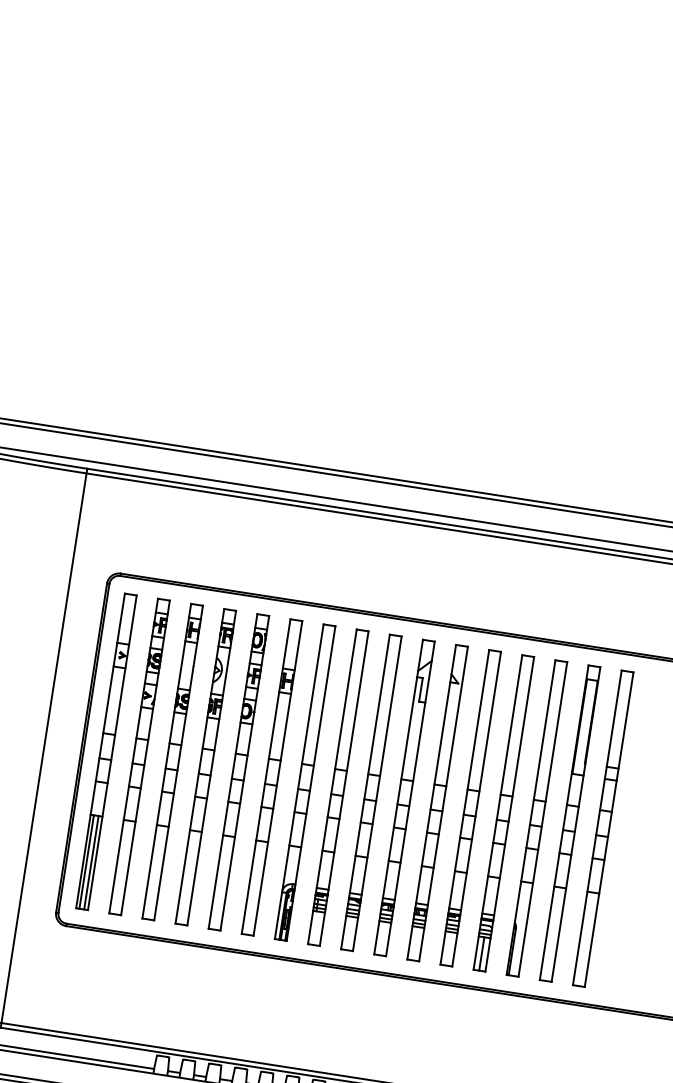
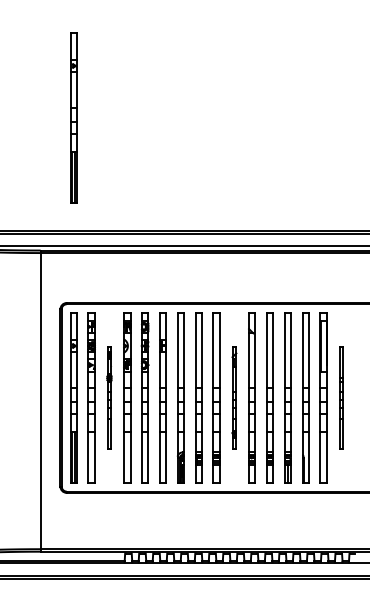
part: (186, 231) -> (73, 117), added
part: (172, 761) -> (109, 397), size x0.6
part: (404, 797) -> (234, 397), size x0.6
part: (603, 827) -> (341, 397), size x0.6

